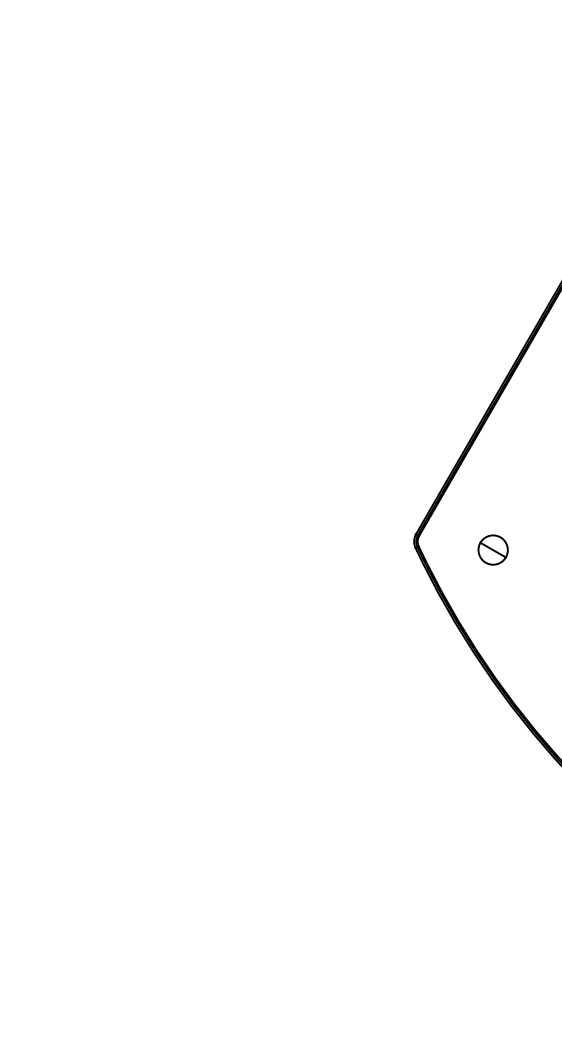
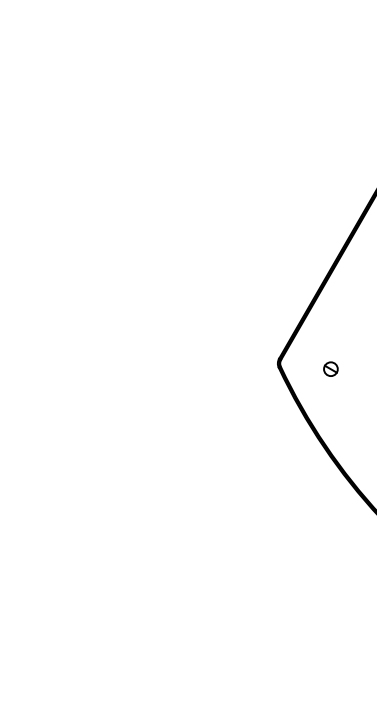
part: (492, 548) -> (330, 368), size x0.7

